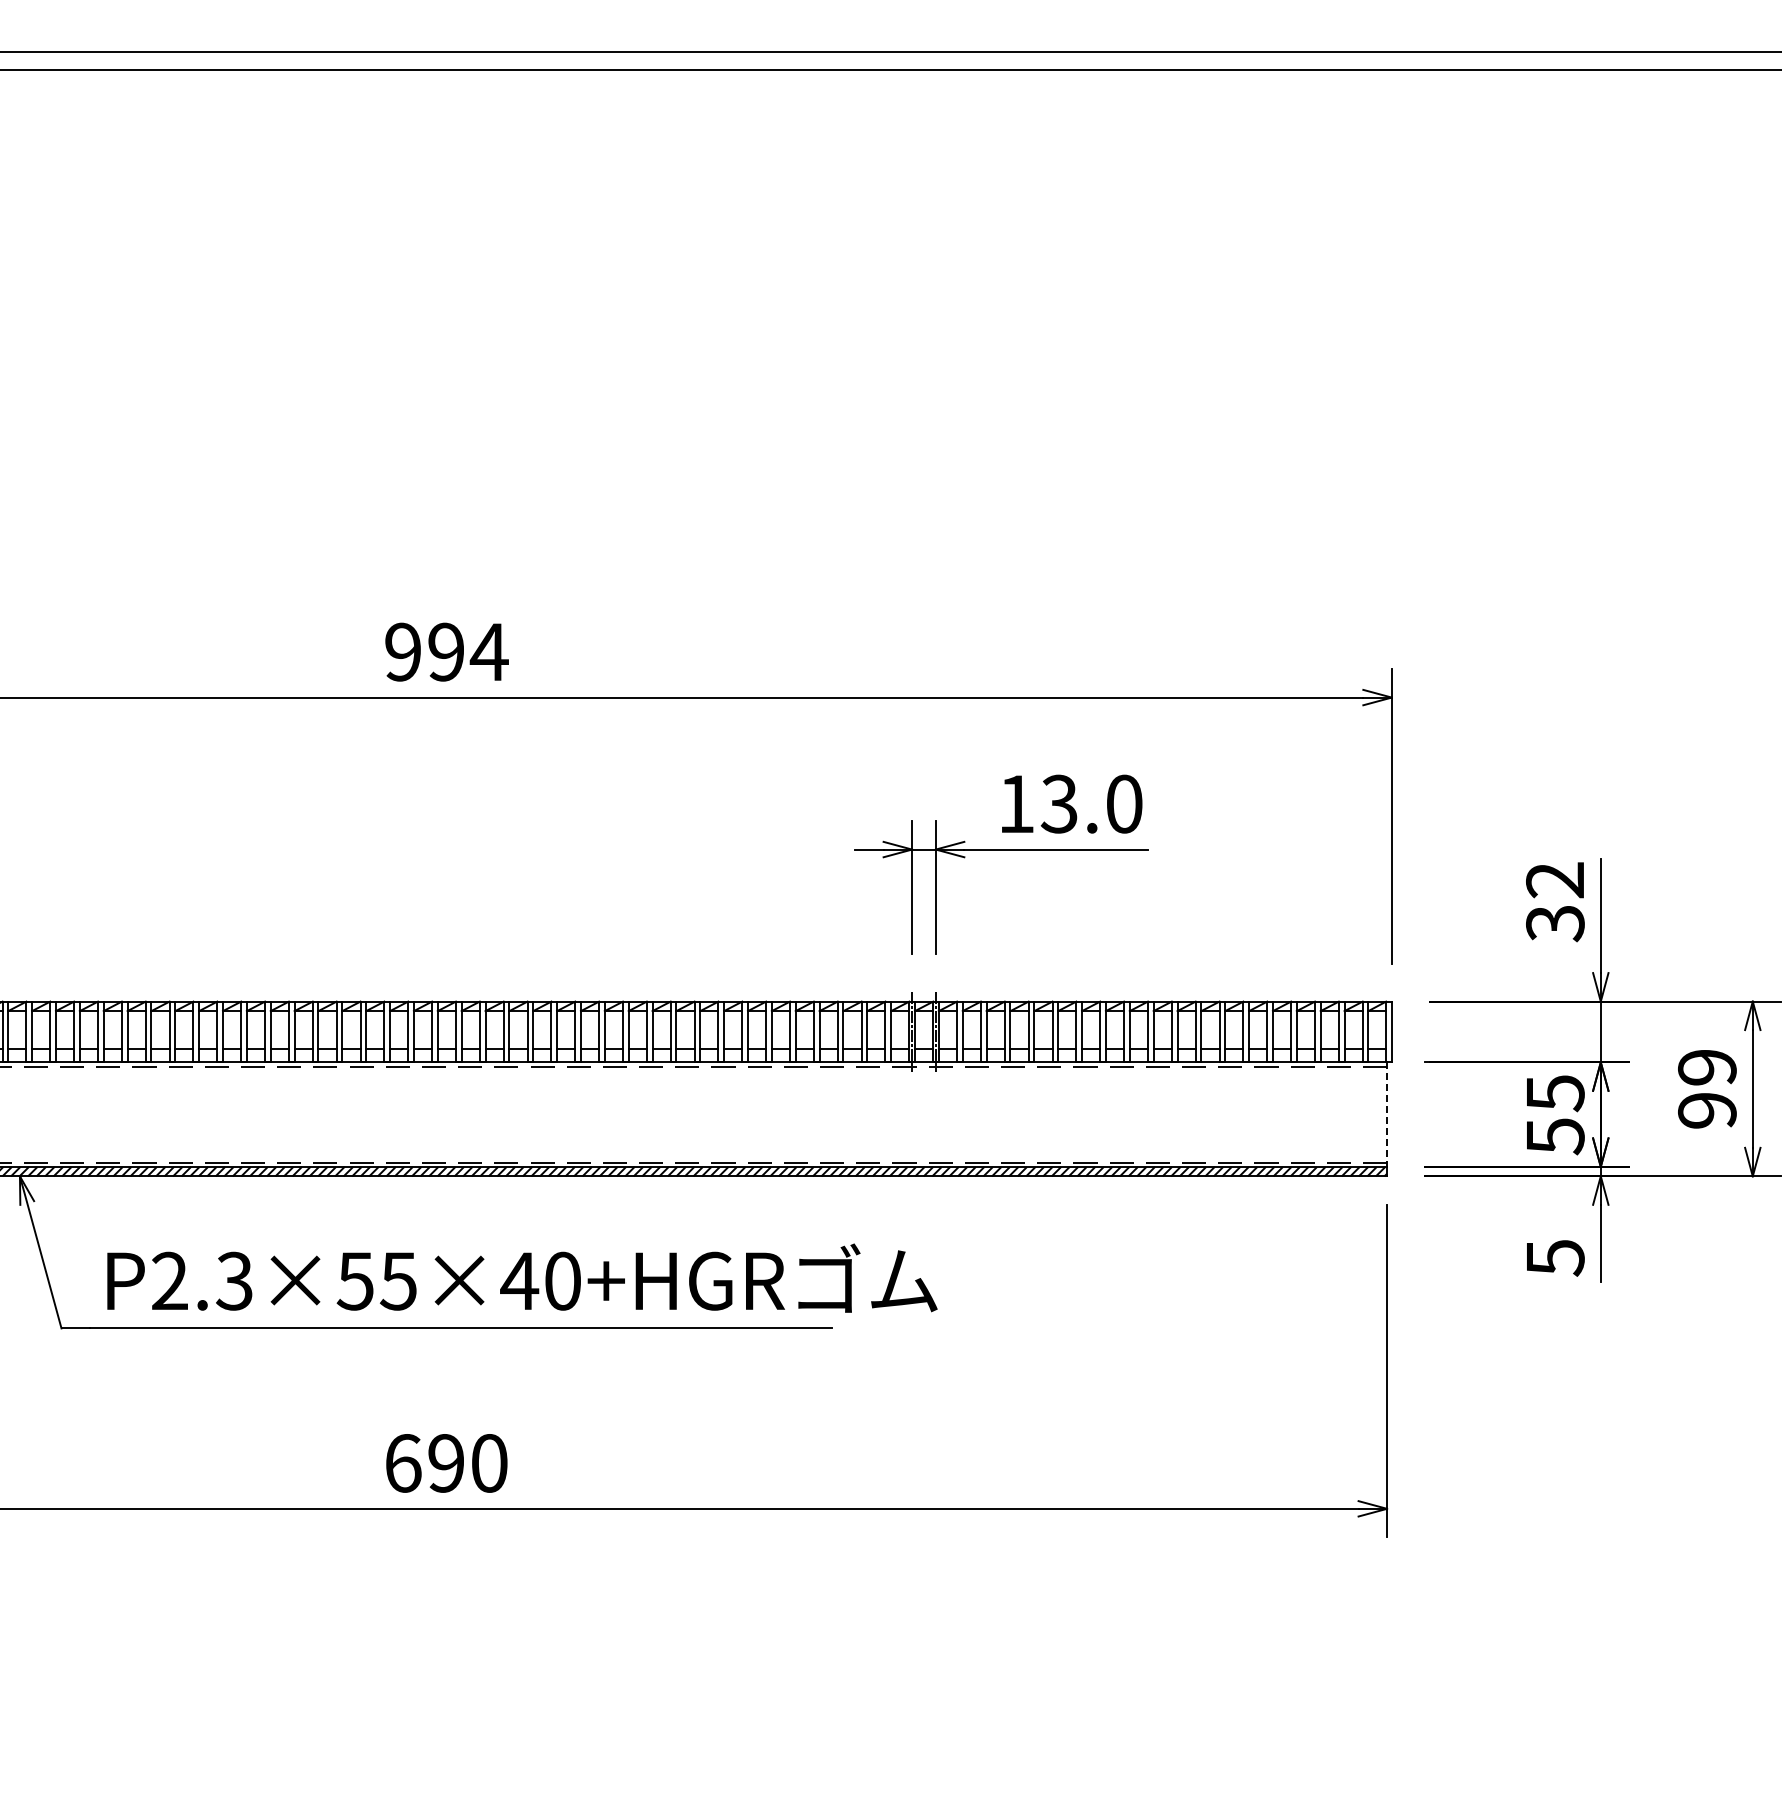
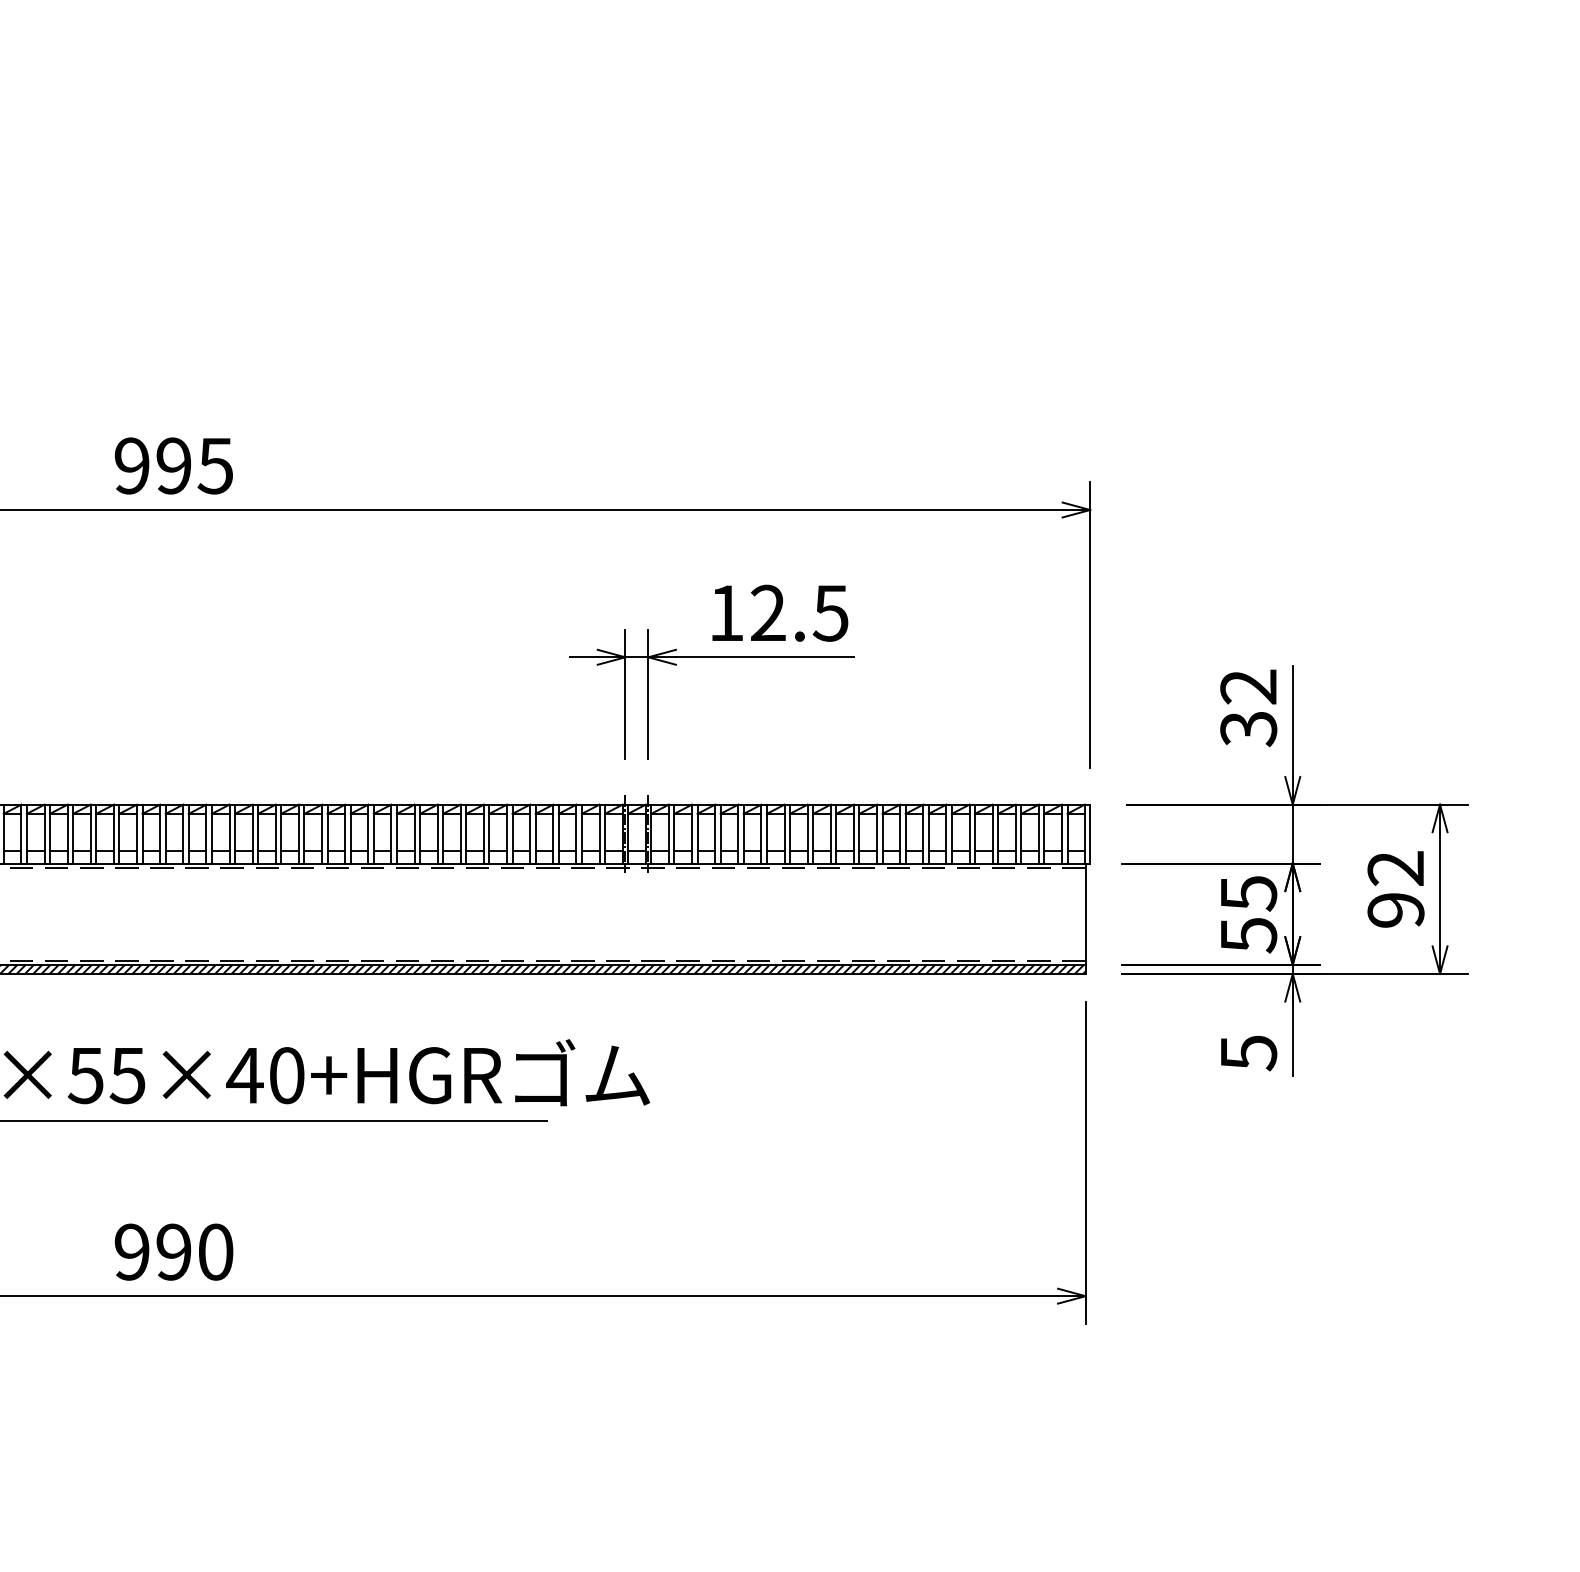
text: (488, 652) -> (214, 466), 994 -> 995
text: (1091, 803) -> (799, 612), 13.0 -> 12.5
text: (1707, 1067) -> (1396, 868), 99 -> 92
line: (1387, 1115) -> (1086, 915), dashed -> solid
text: (403, 1463) -> (132, 1252), 690 -> 990

